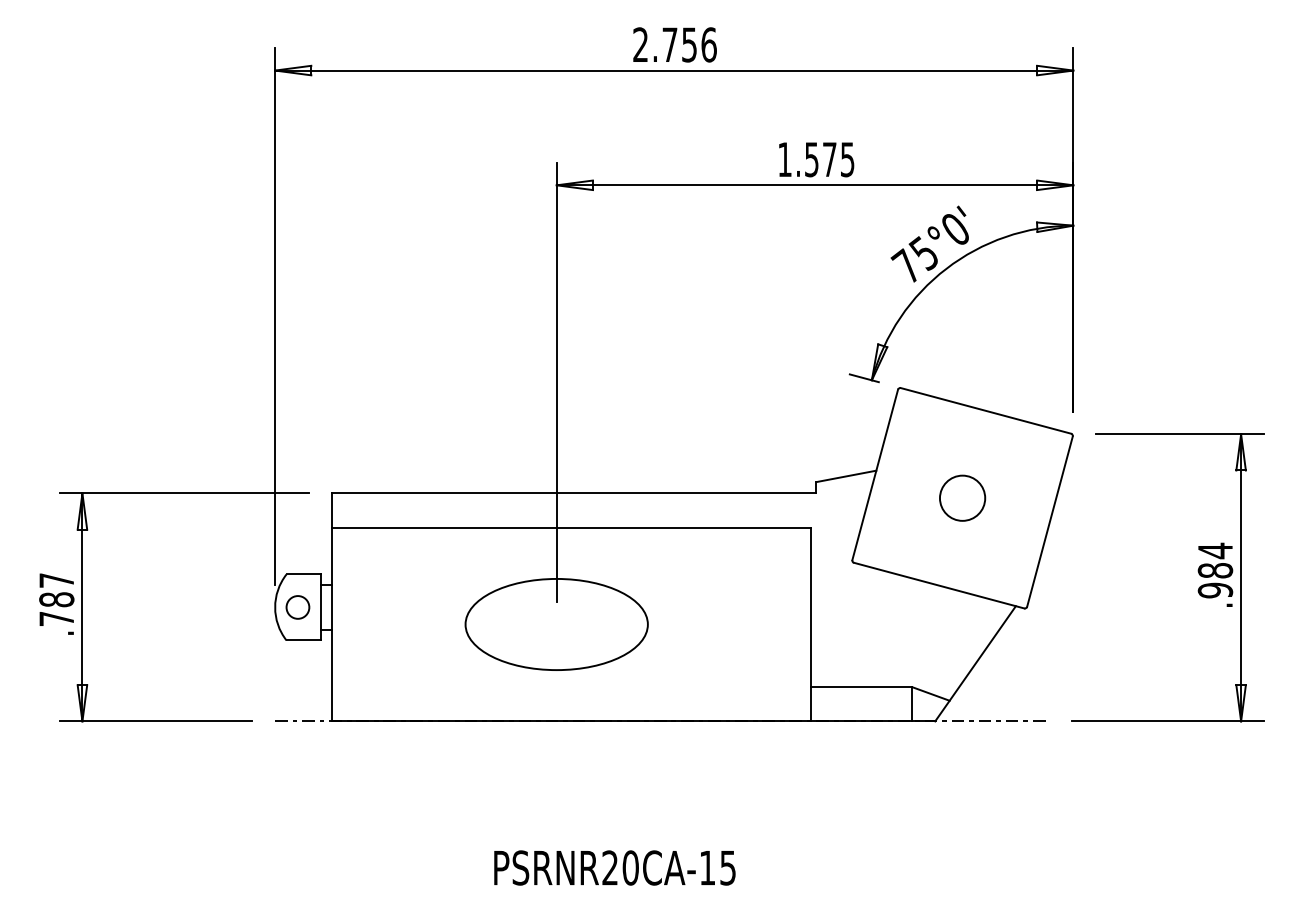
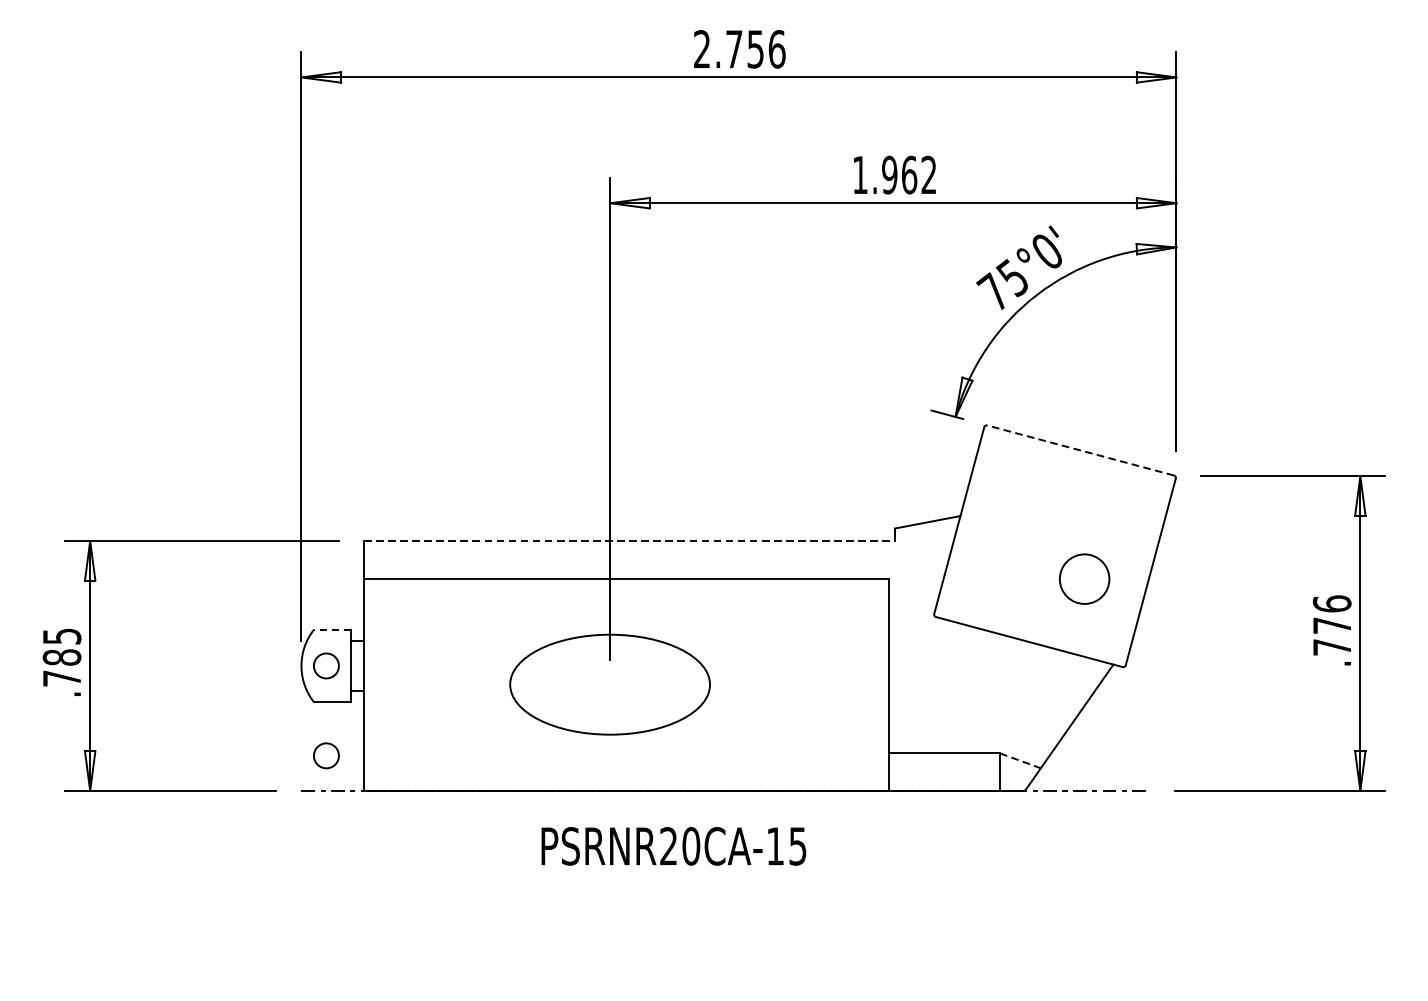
text: (829, 159) -> (909, 174), 1.575 -> 1.962
line: (985, 410) -> (1080, 450), solid -> dashed
line: (574, 493) -> (629, 541), solid -> dashed
circle: (962, 497) -> (1084, 578), moved
text: (1215, 570) -> (1332, 625), .984 -> .776
line: (303, 574) -> (332, 629), solid -> dashed
text: (56, 580) -> (61, 636), .787 -> .785
circle: (297, 689) -> (325, 755), added
line: (931, 693) -> (1020, 760), solid -> dashed
text: (614, 867) -> (673, 845), moved

